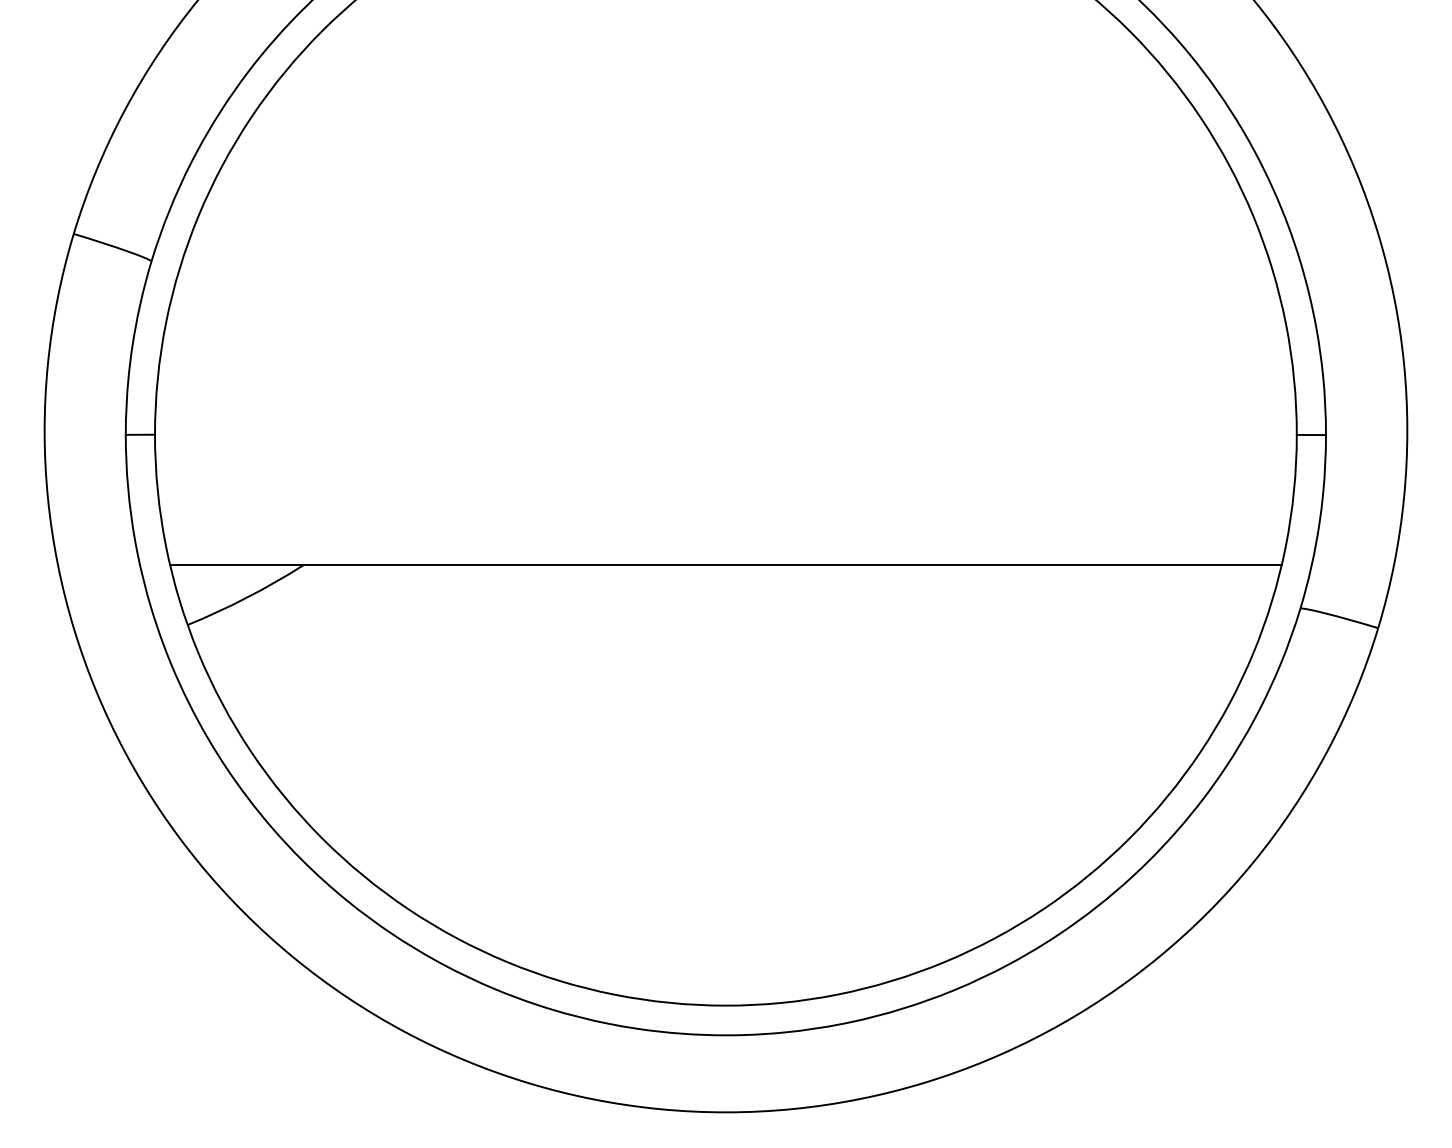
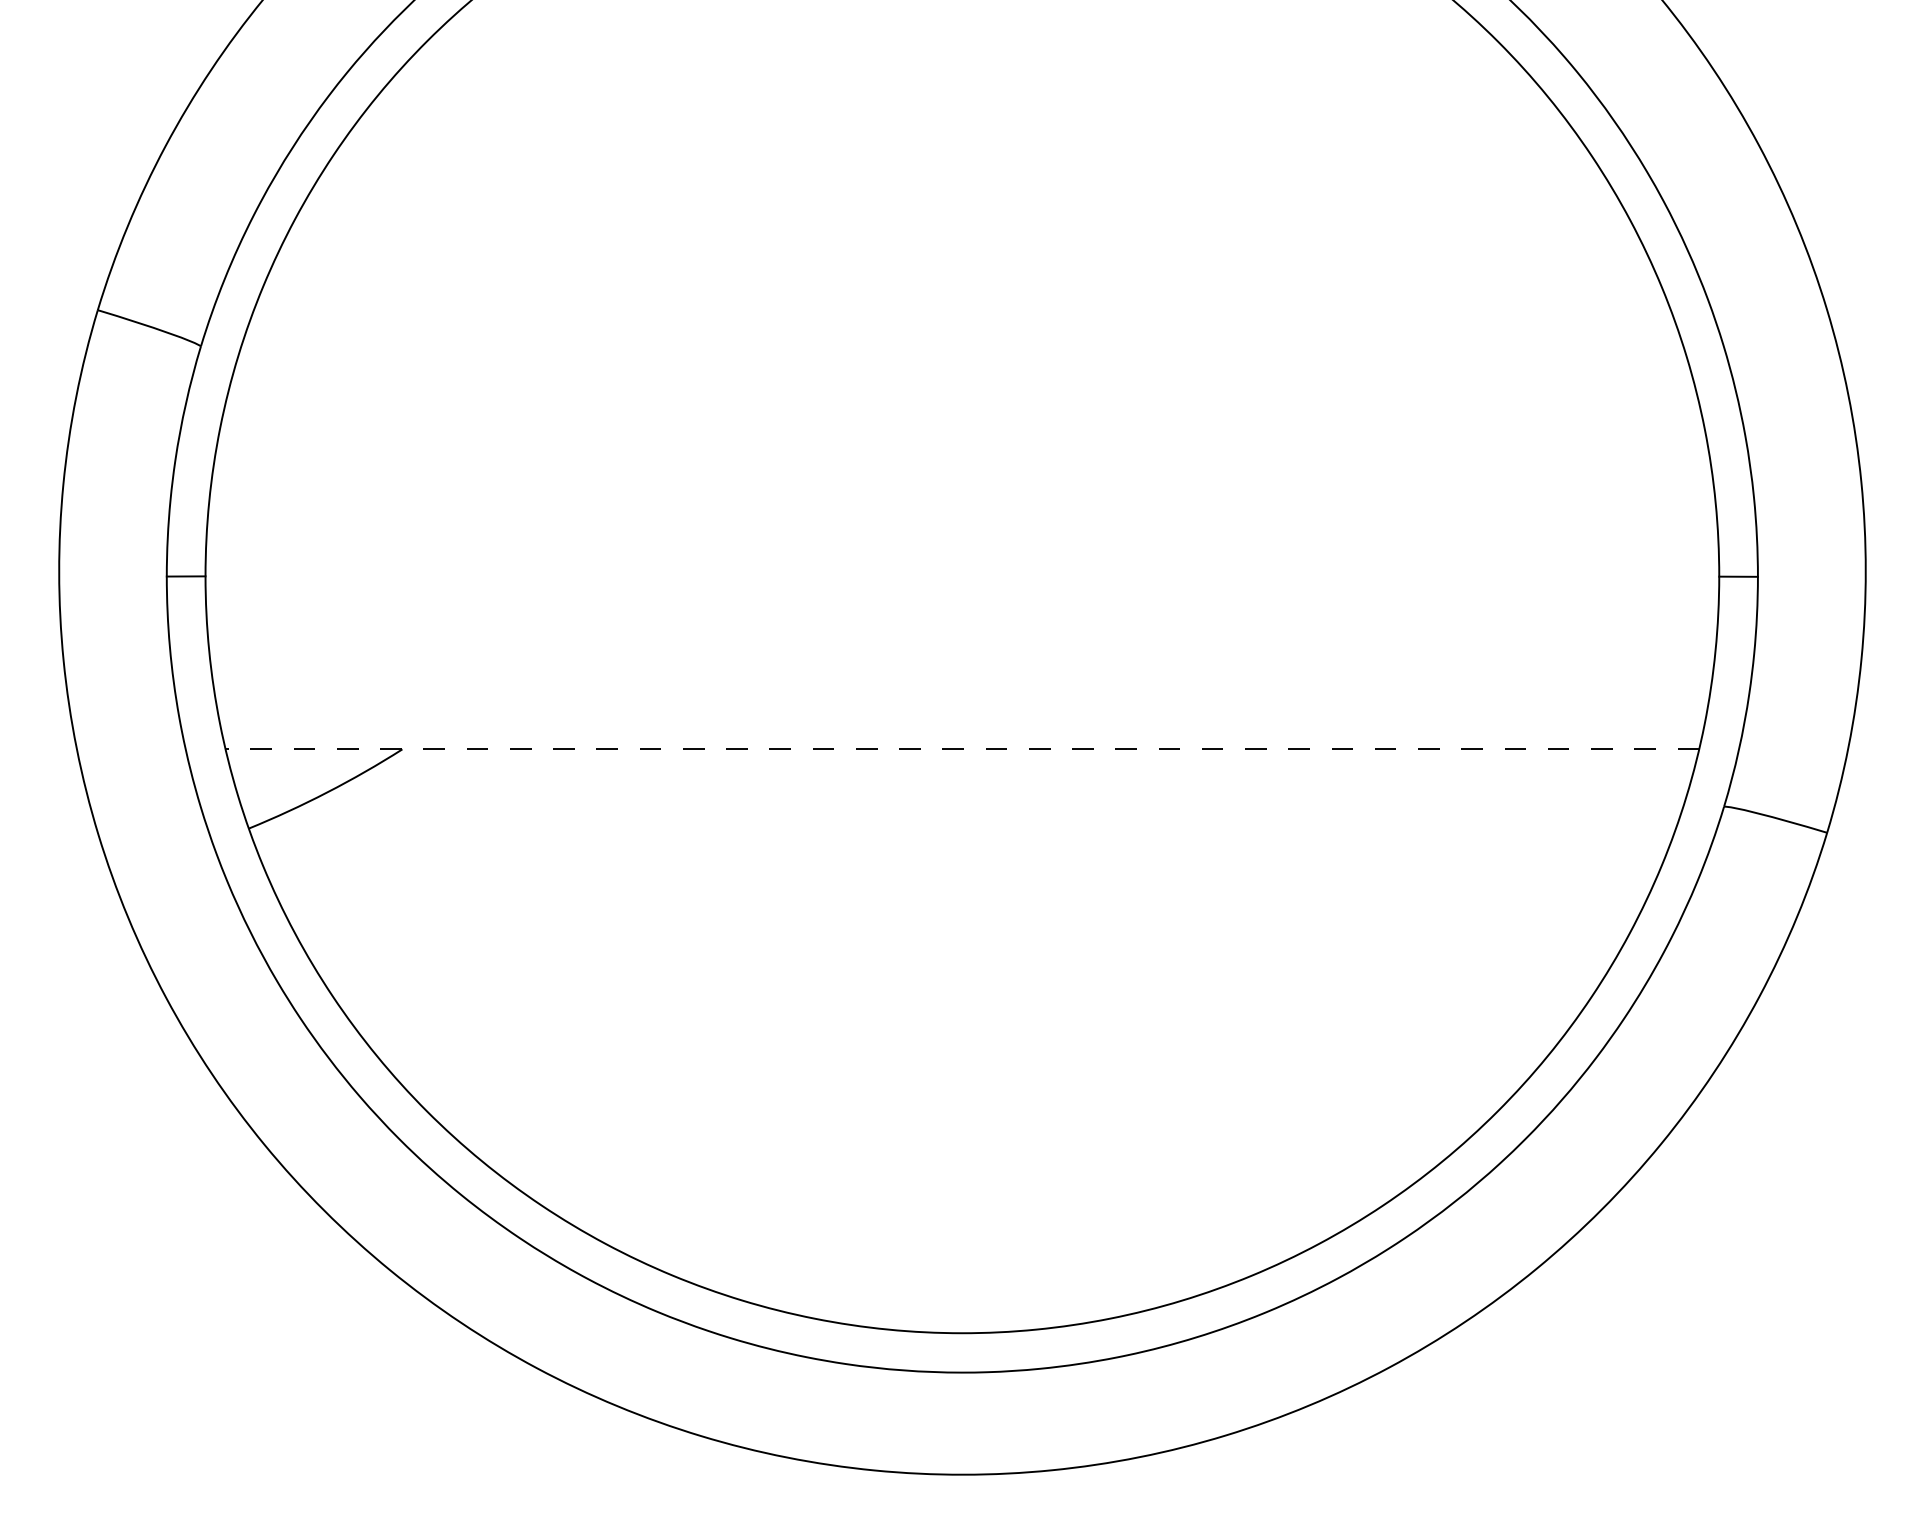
line: (726, 565) -> (962, 749), solid -> dashed

